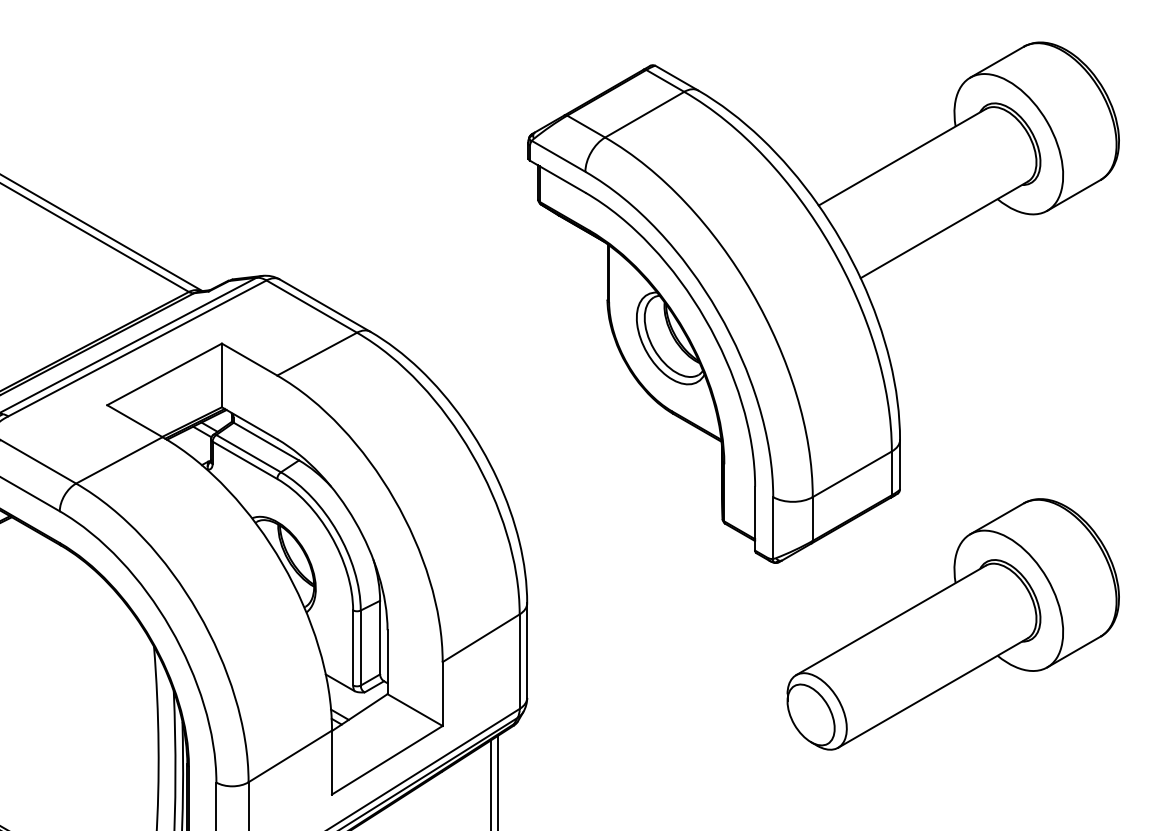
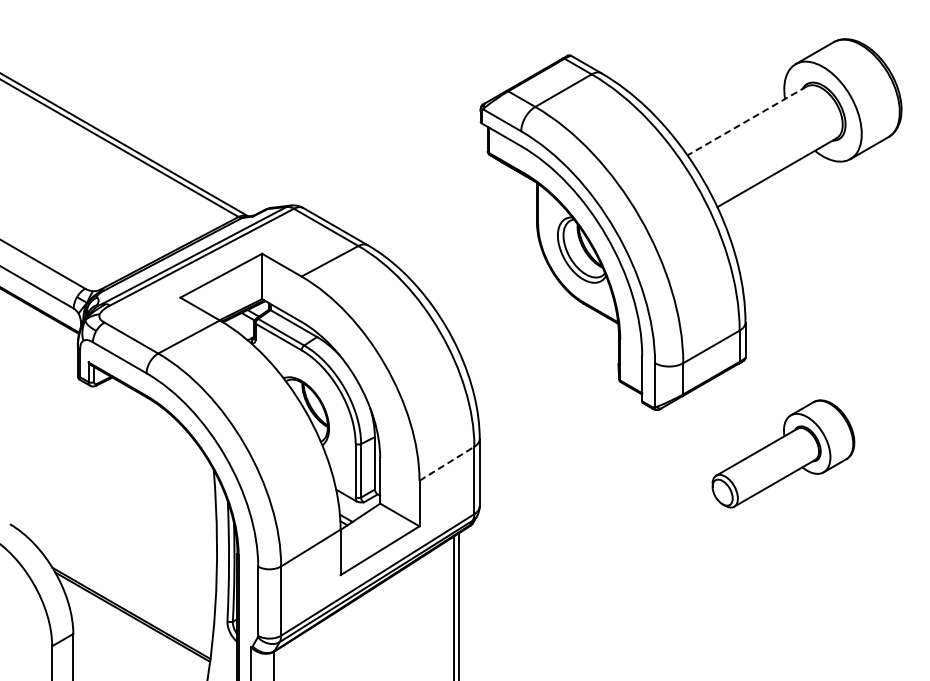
line: (902, 156) -> (747, 120), solid -> dashed
part: (953, 623) -> (783, 453), size x0.6
line: (481, 637) -> (447, 463), solid -> dashed

